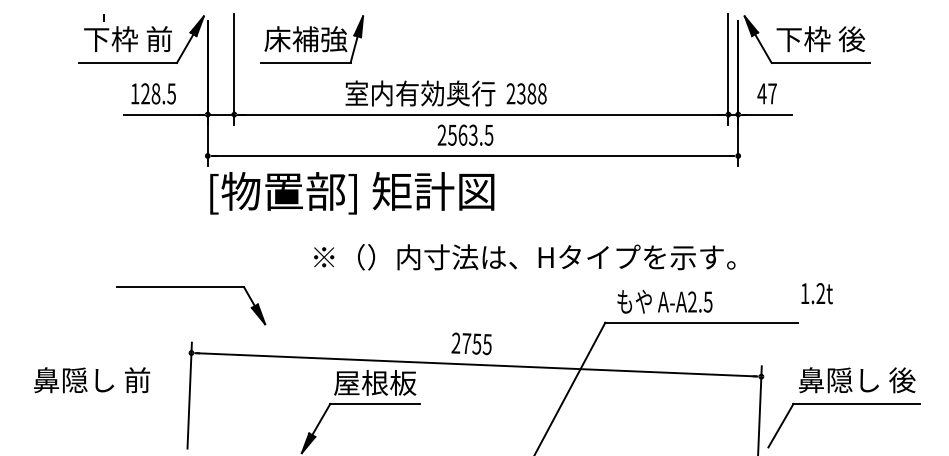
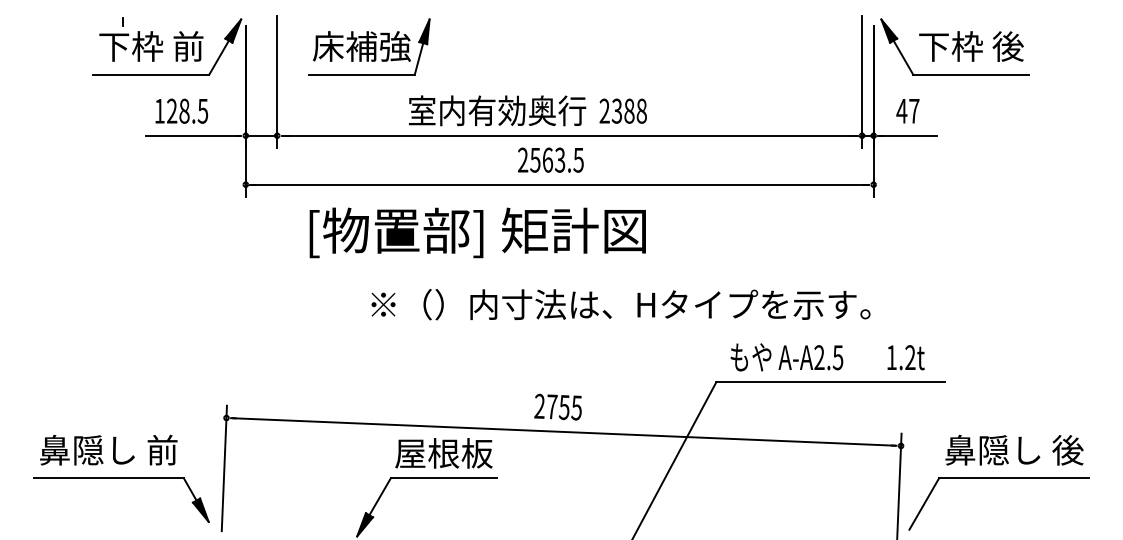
text: (352, 192) -> (477, 232), moved
part: (191, 287) -> (121, 478), moved
text: (816, 293) -> (905, 357), moved

